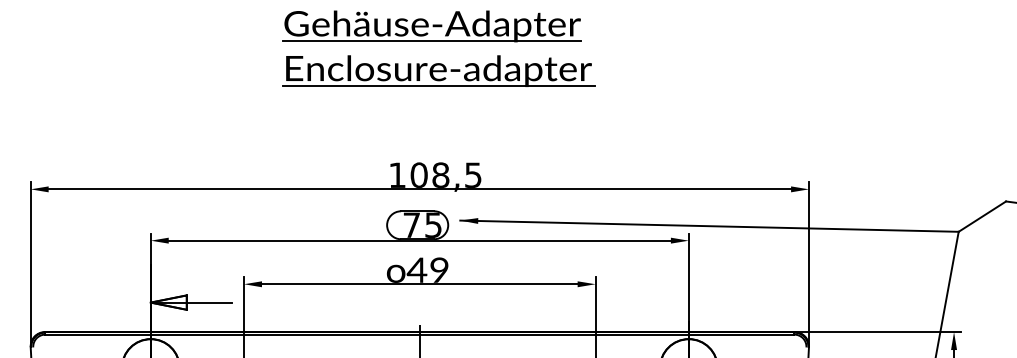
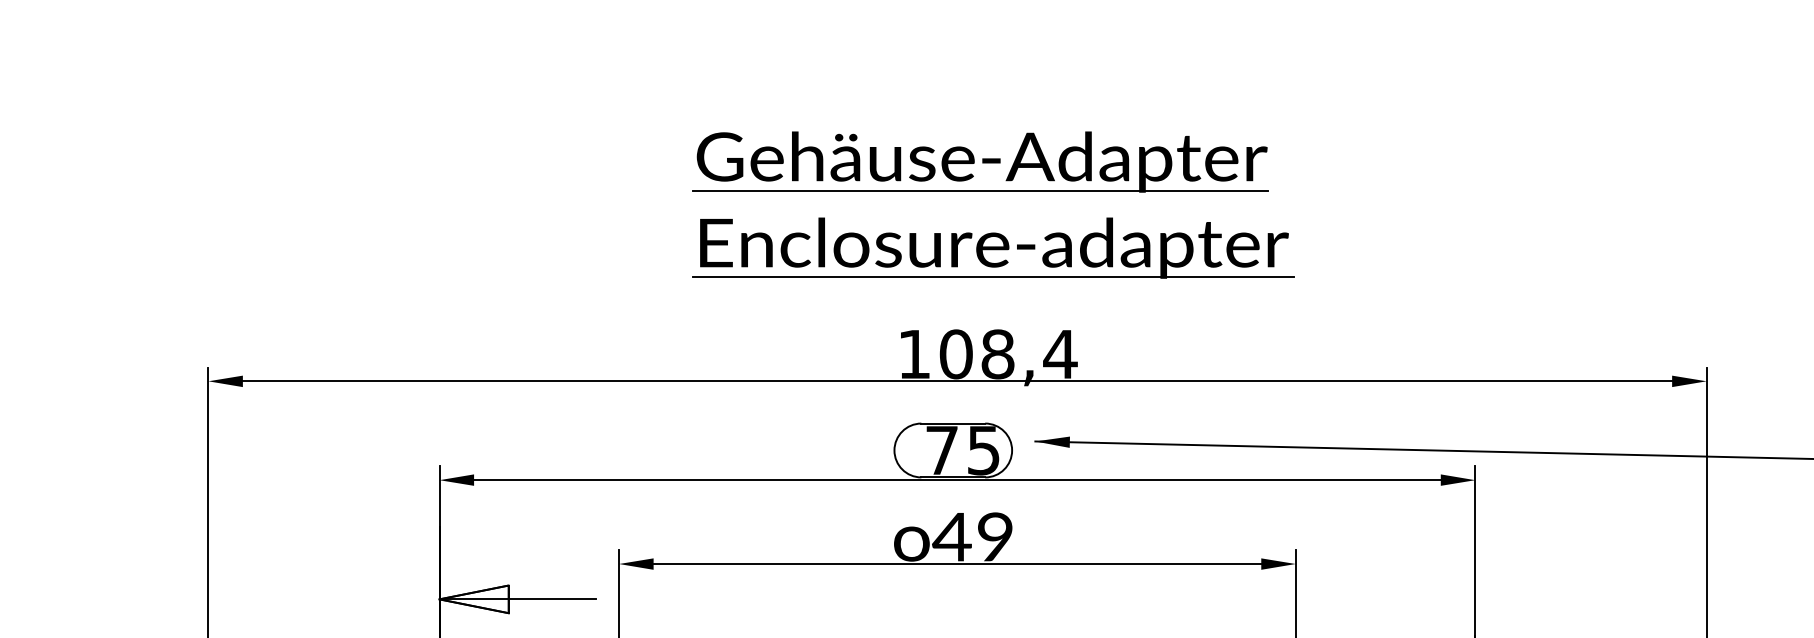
part: (438, 41) -> (993, 191), moved
text: (473, 174) -> (1060, 352), 108,5 -> 108,4

